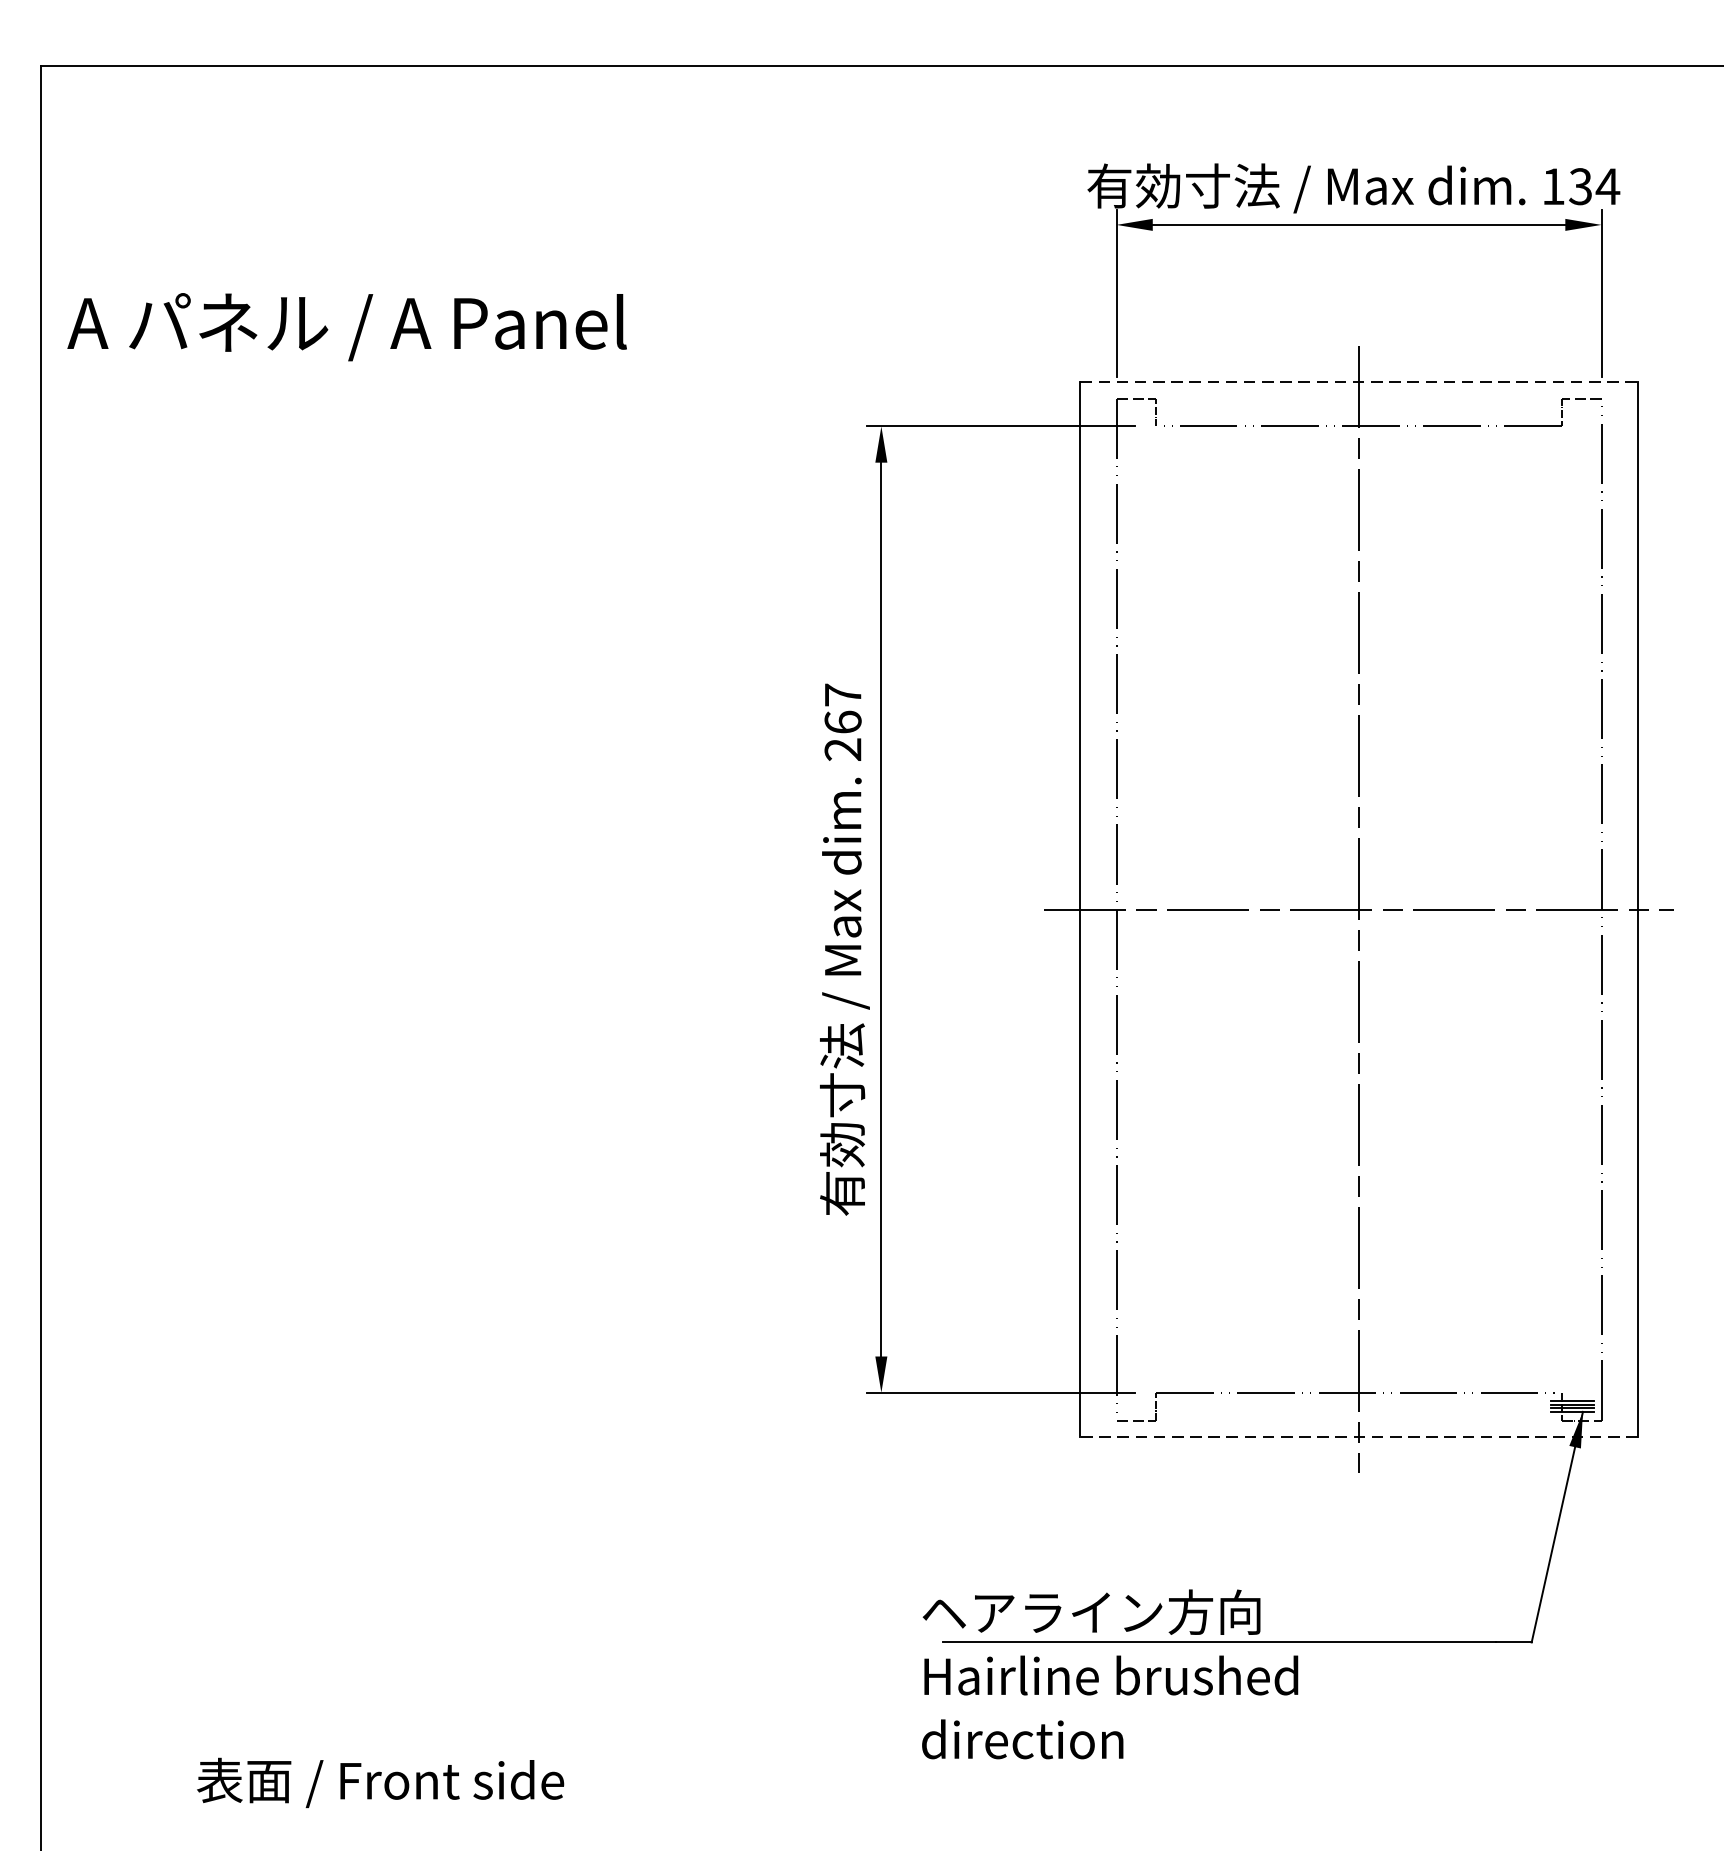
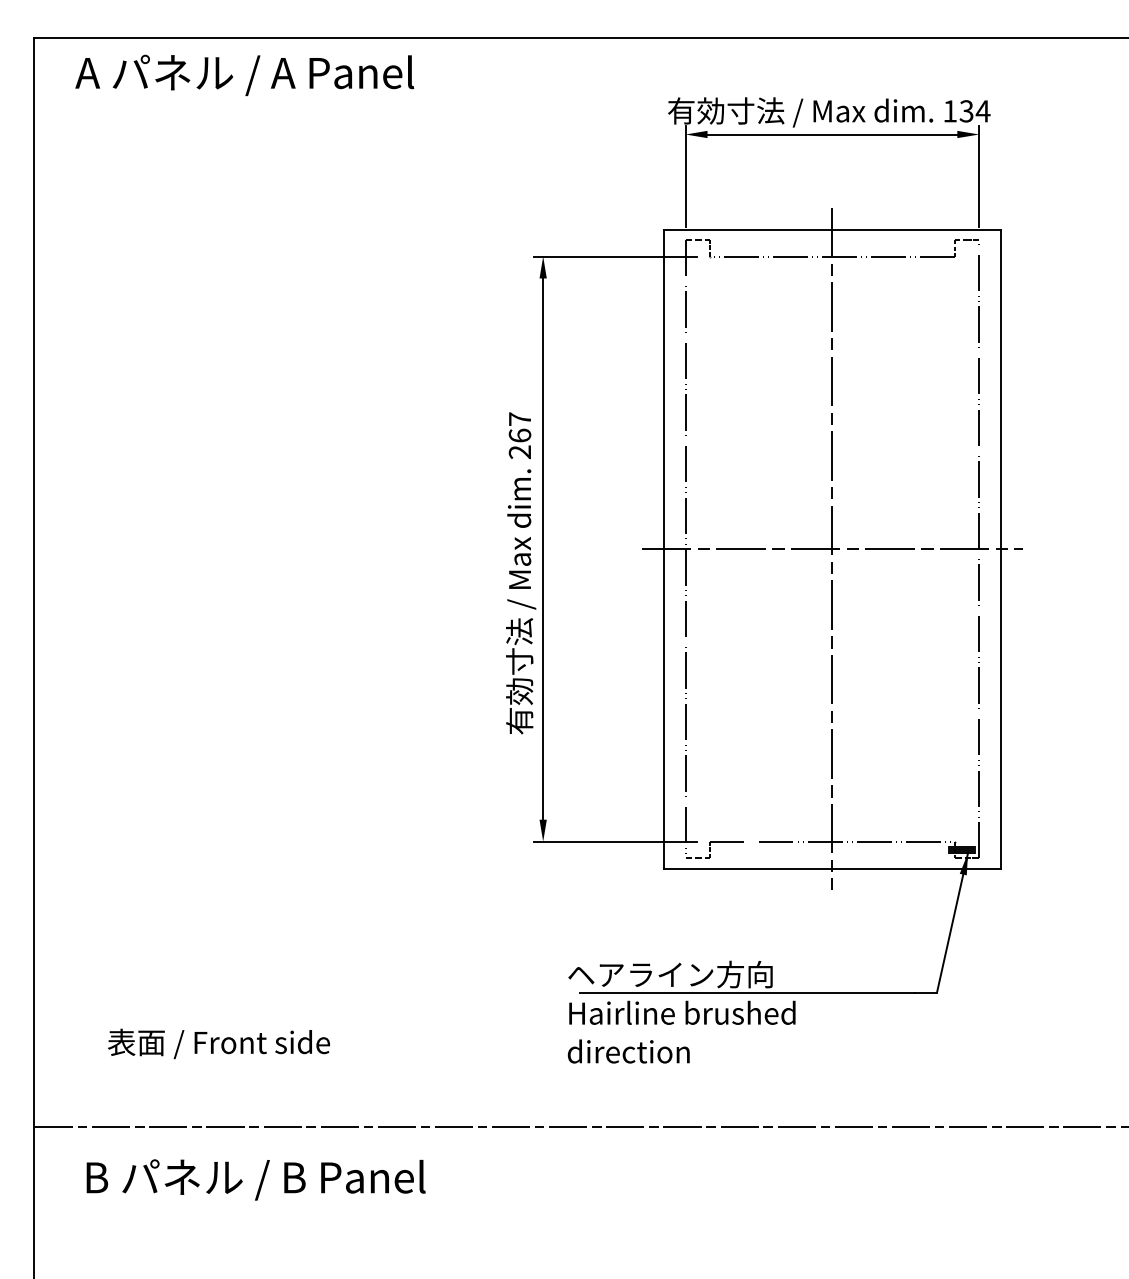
text: (346, 327) -> (244, 75), moved
line: (1359, 381) -> (832, 229), dashed -> solid
line: (1359, 1437) -> (832, 868), dashed -> solid
text: (379, 1782) -> (218, 1043), moved

